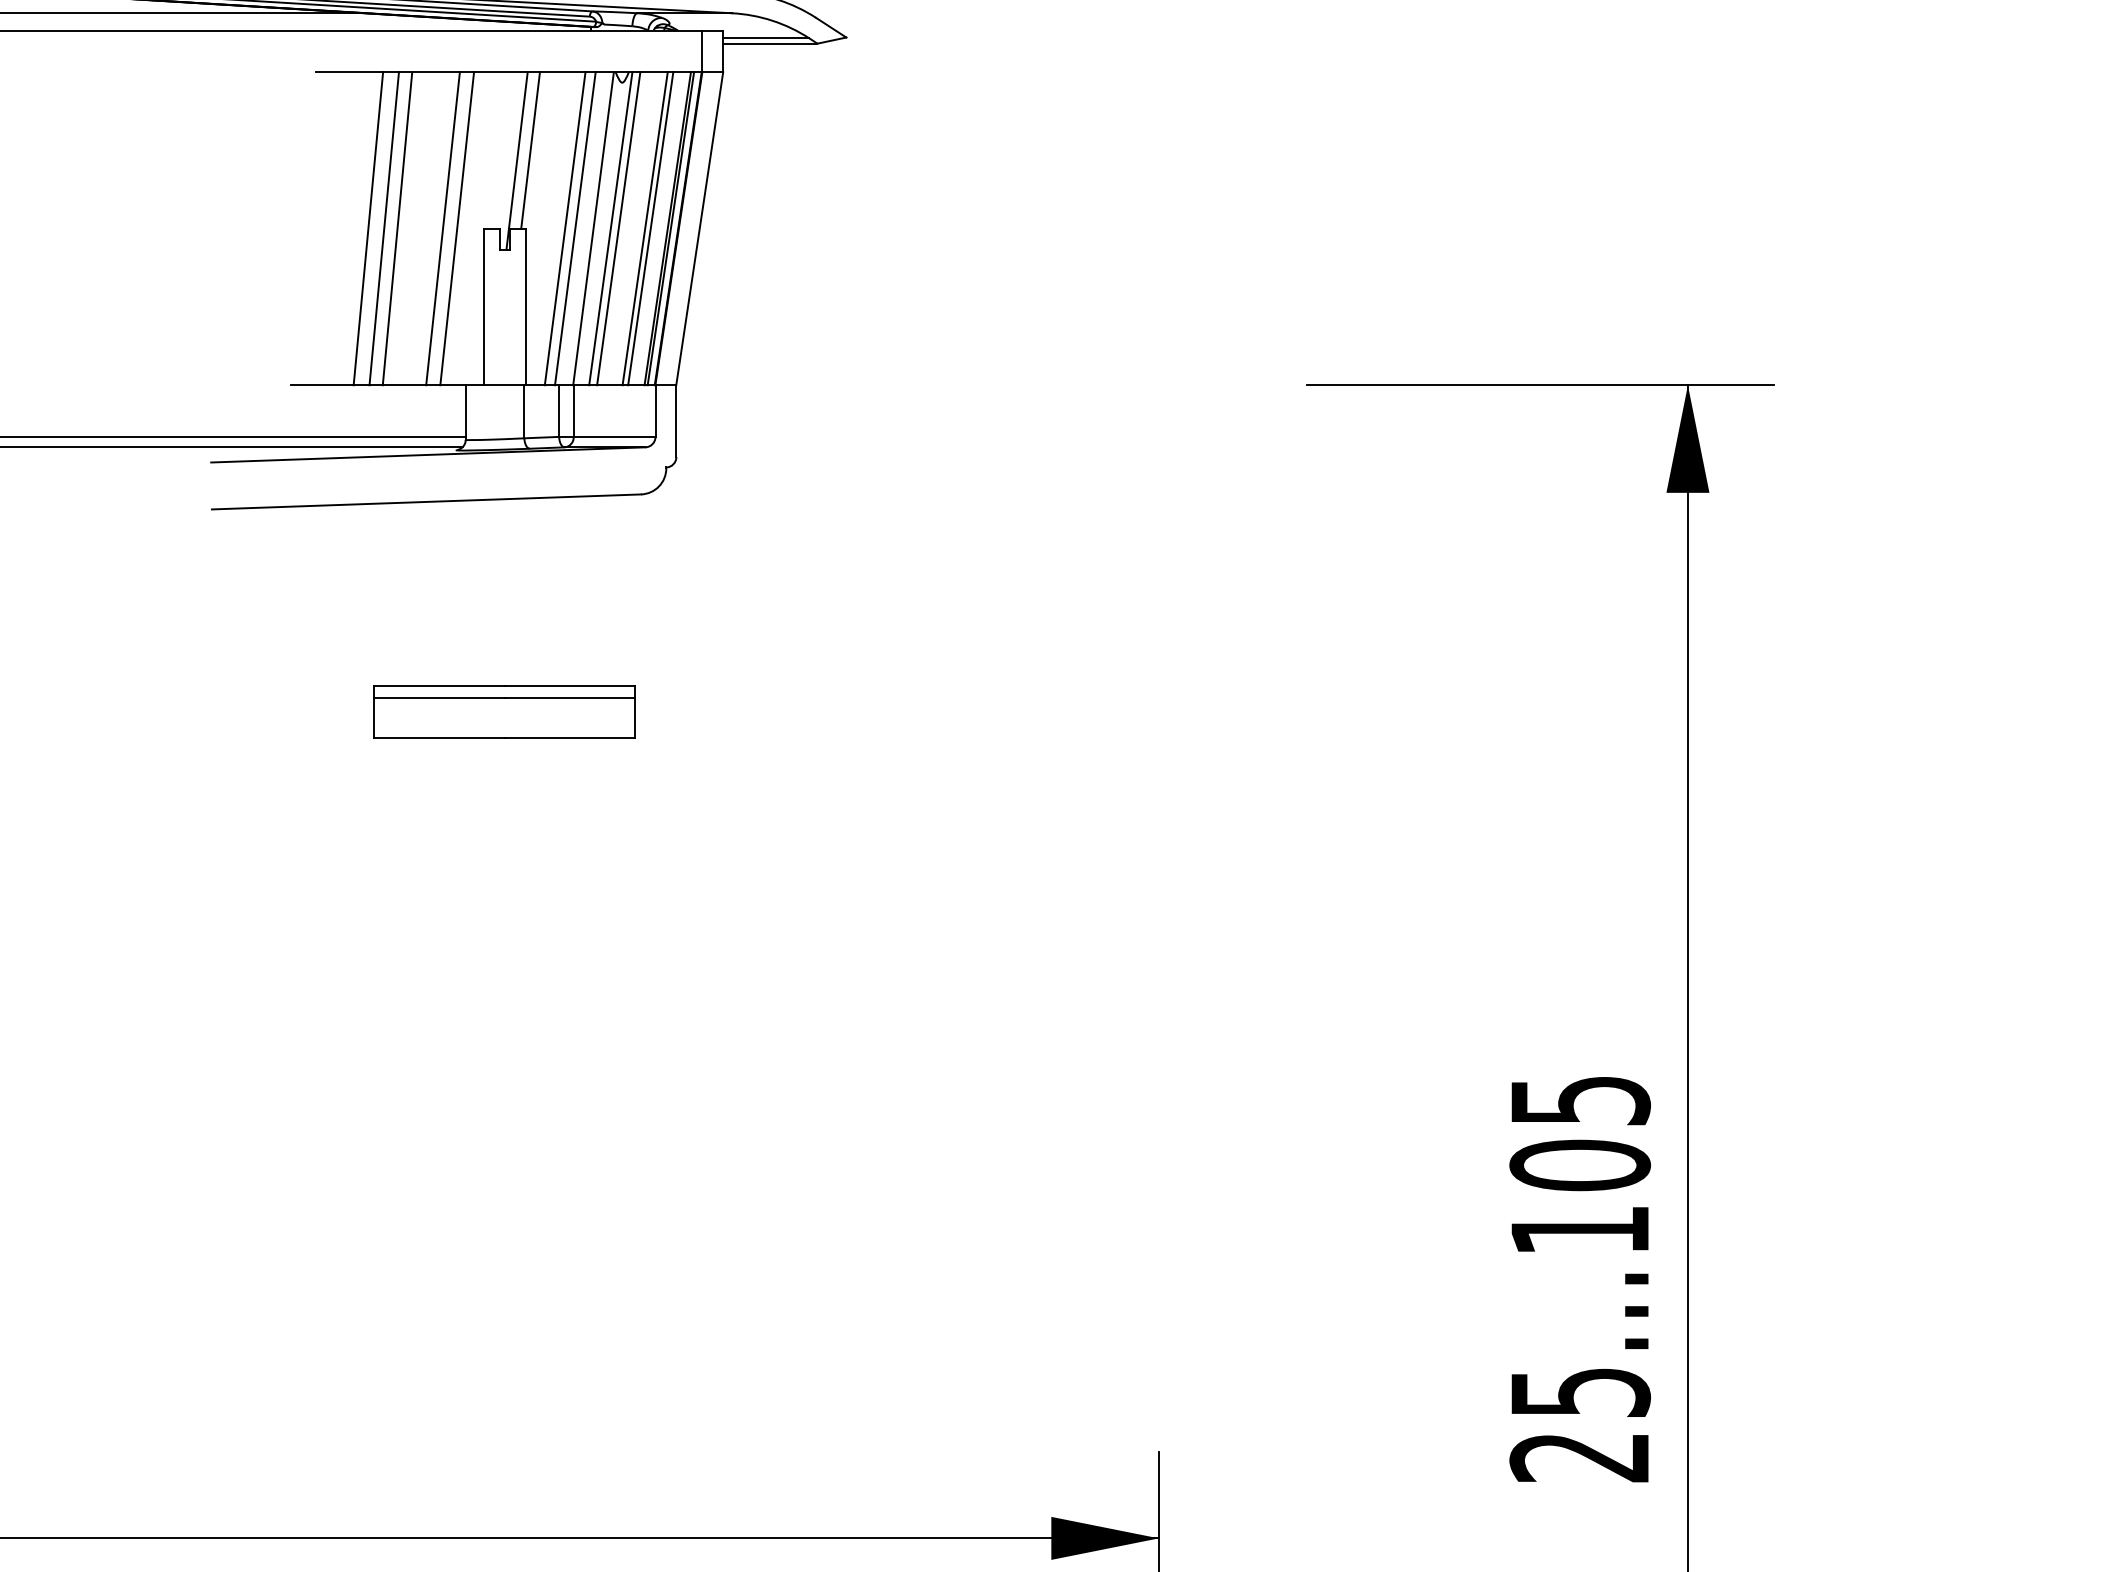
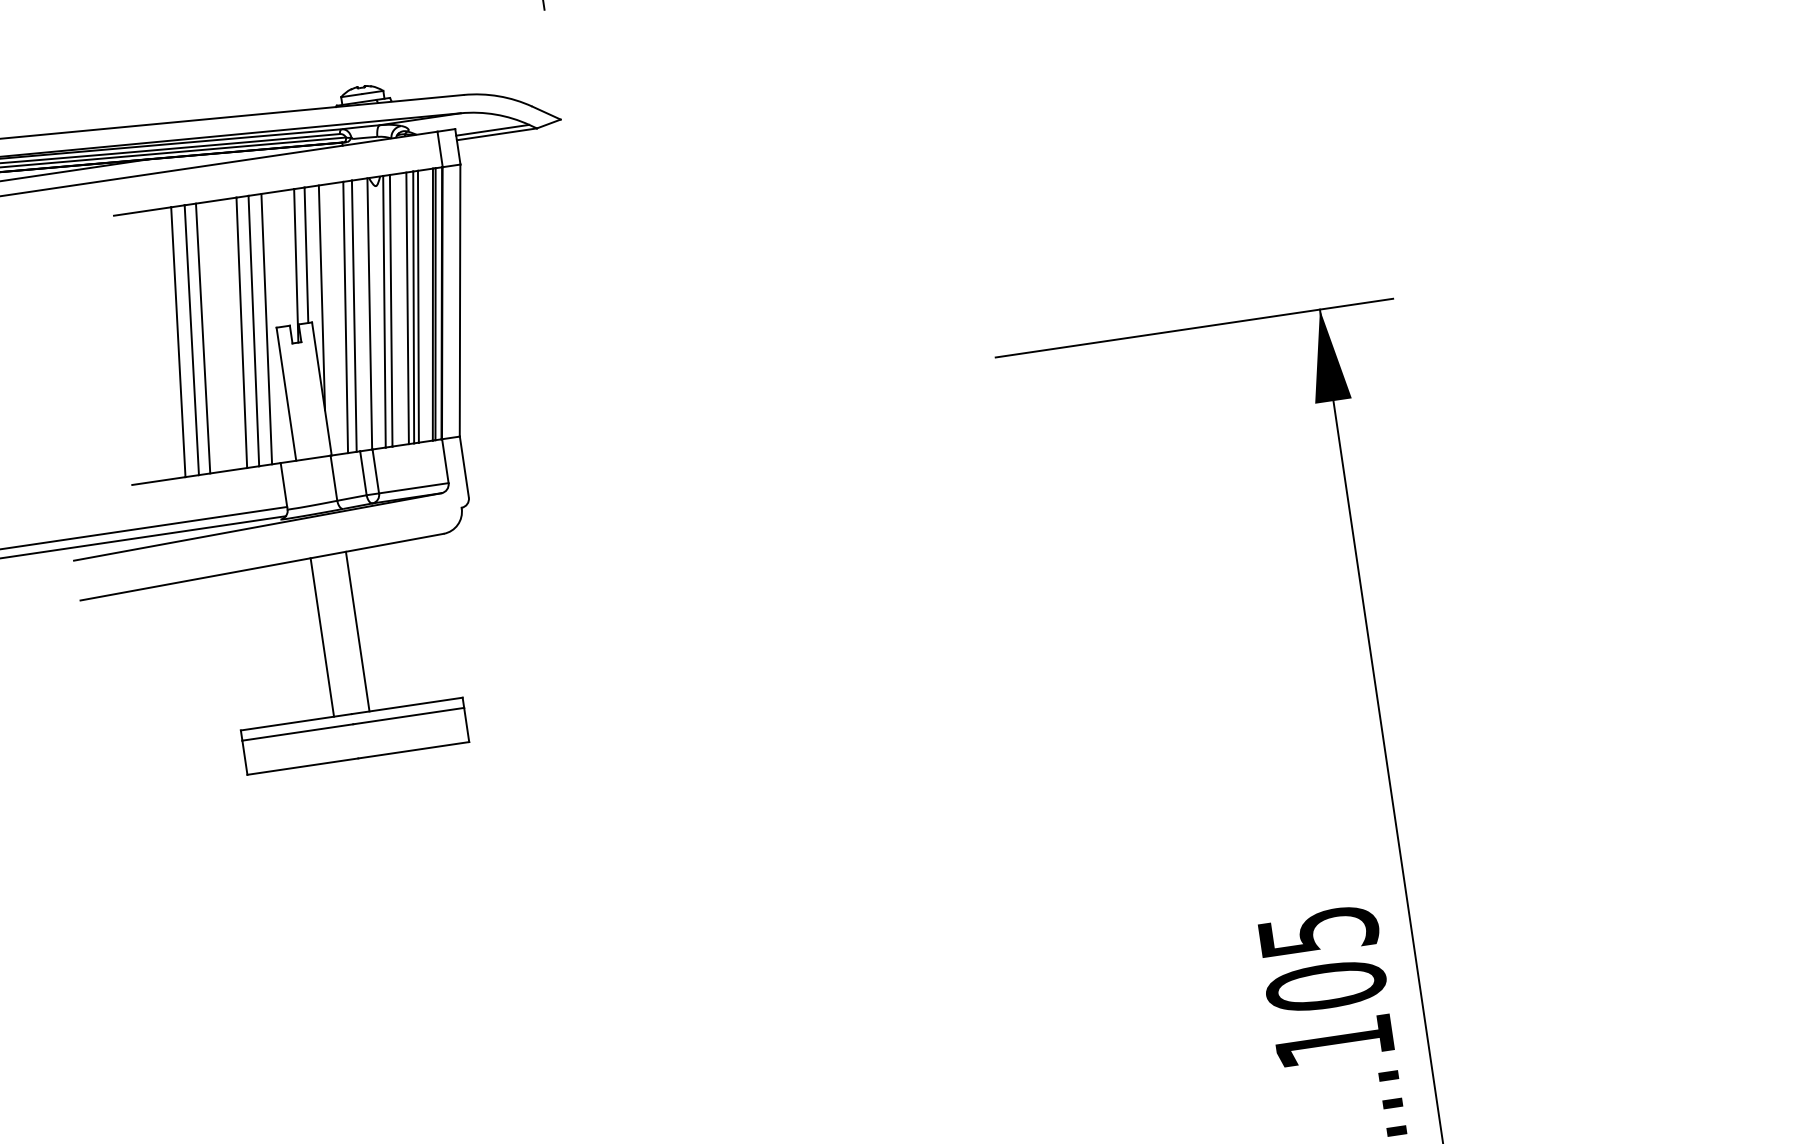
line: (540, 202) -> (321, 298), added
line: (472, 228) -> (266, 328), added
line: (637, 228) -> (407, 308), added
line: (483, 592) -> (321, 637), added
line: (525, 592) -> (357, 631), added

